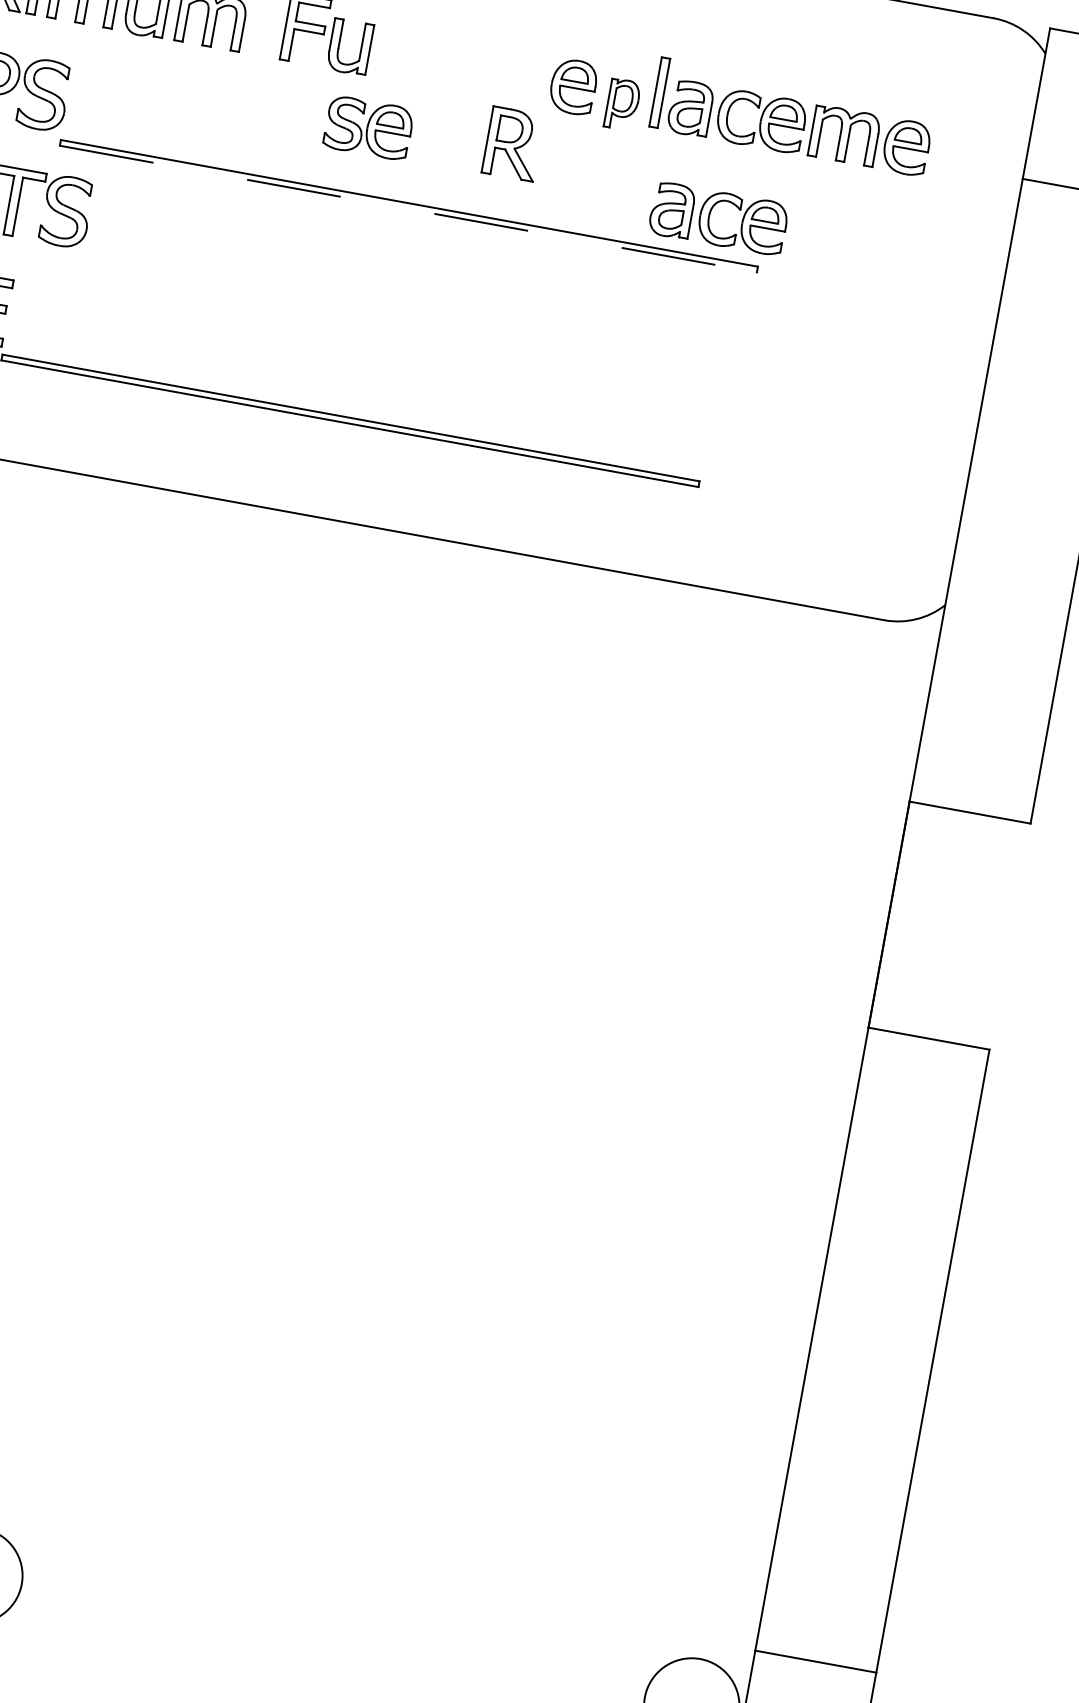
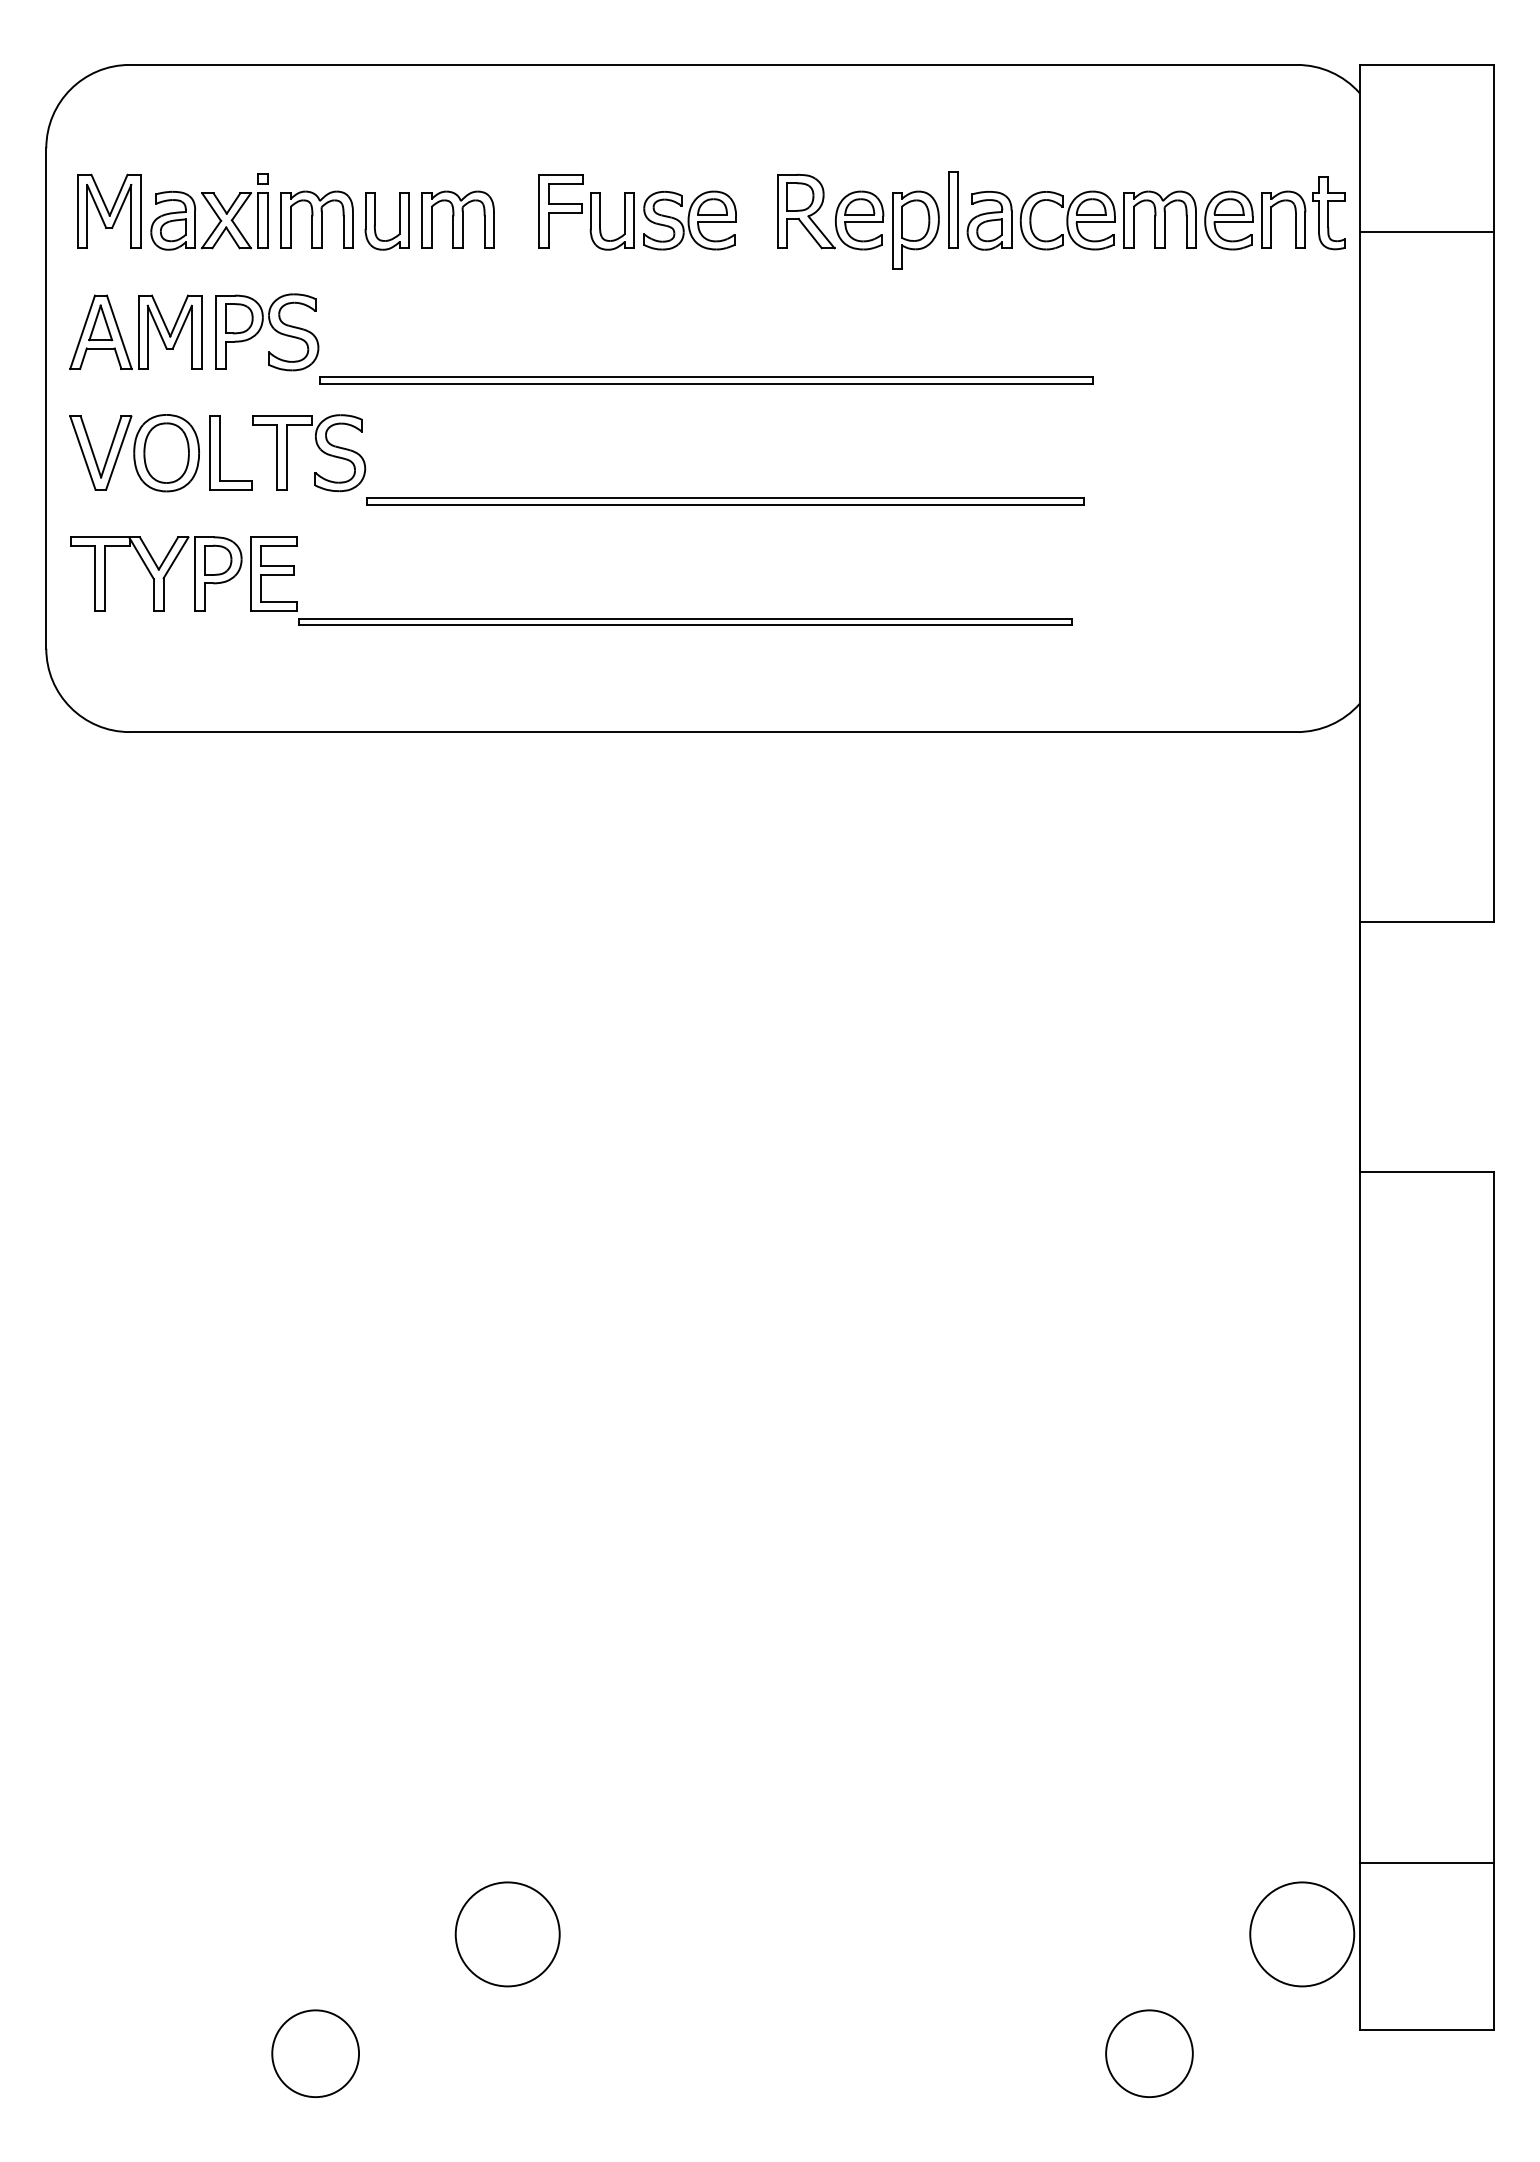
part: (622, 104) -> (915, 229), size x1.43
part: (368, 127) -> (689, 220), moved
part: (513, 144) -> (806, 211), moved
part: (975, 153) -> (1303, 213), added
line: (408, 208) -> (706, 383), dashed -> solid
part: (710, 217) -> (1031, 333), removed
part: (406, 318) -> (725, 501), added

